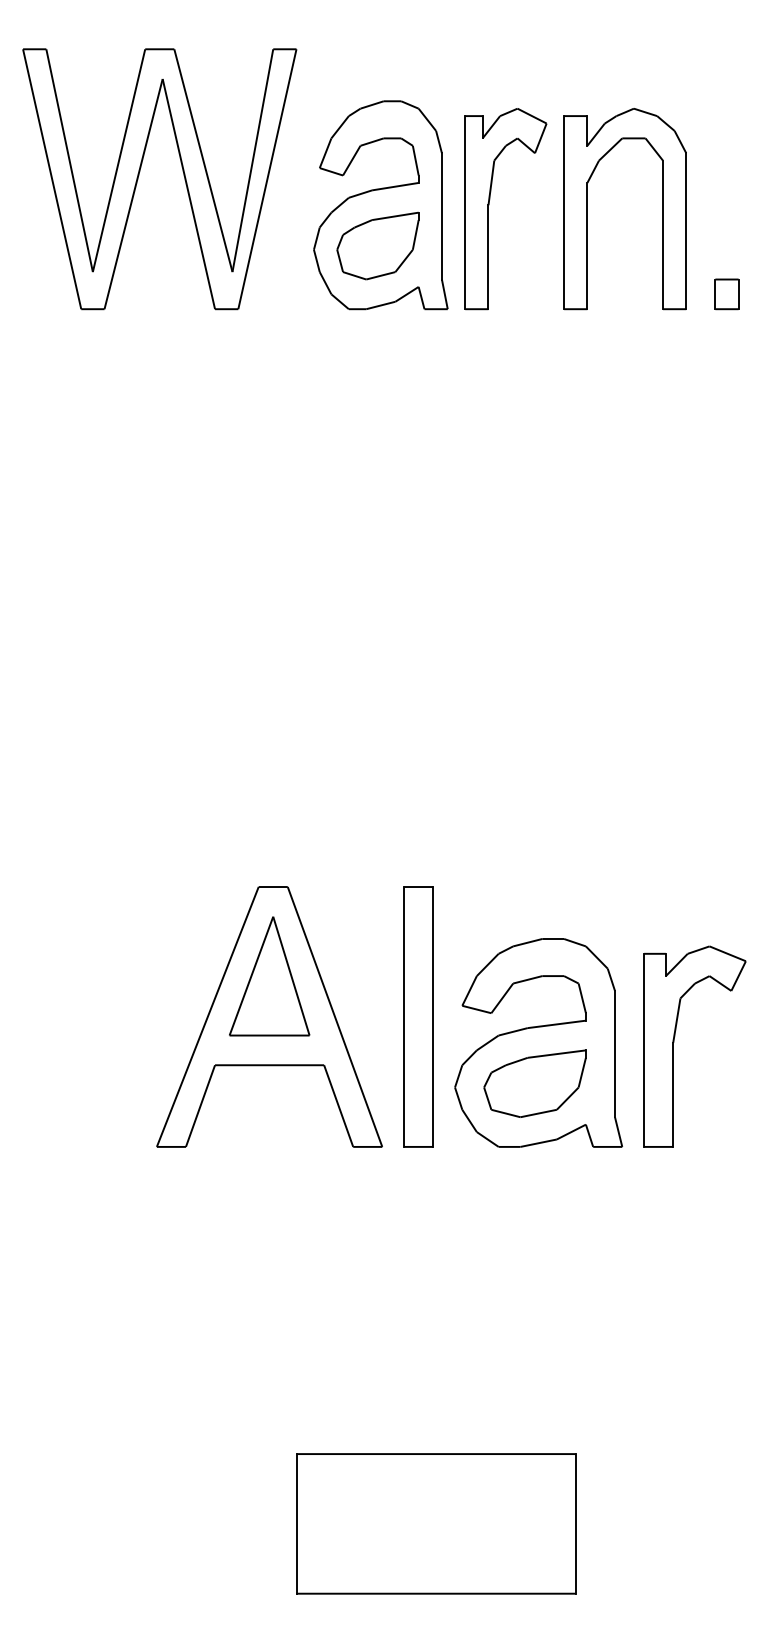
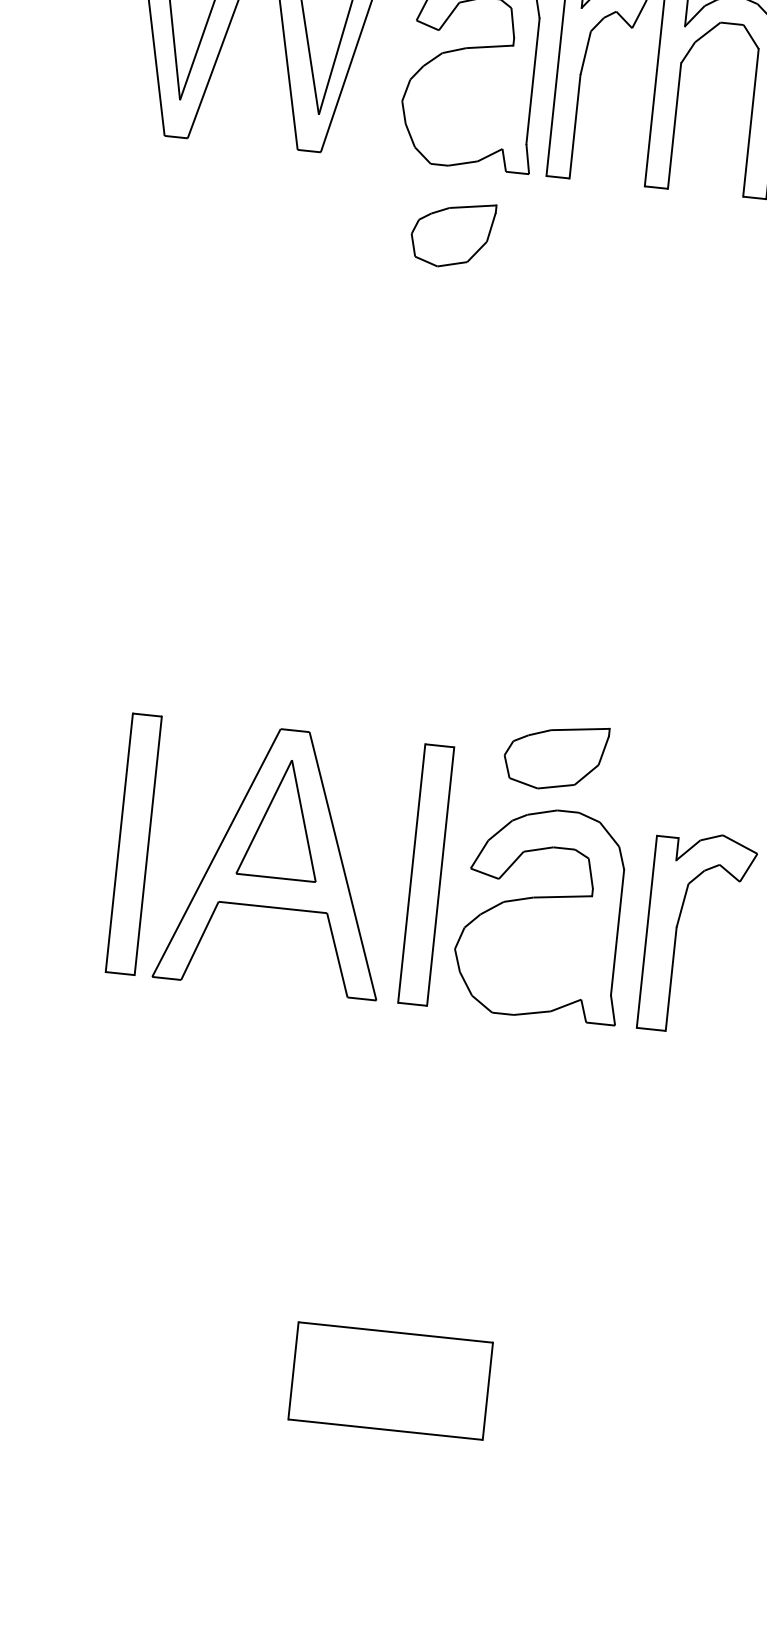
part: (377, 245) -> (452, 233), moved
part: (124, 1016) -> (133, 843), added
part: (534, 1083) -> (555, 756), moved
part: (436, 1523) -> (390, 1380), size x0.7

